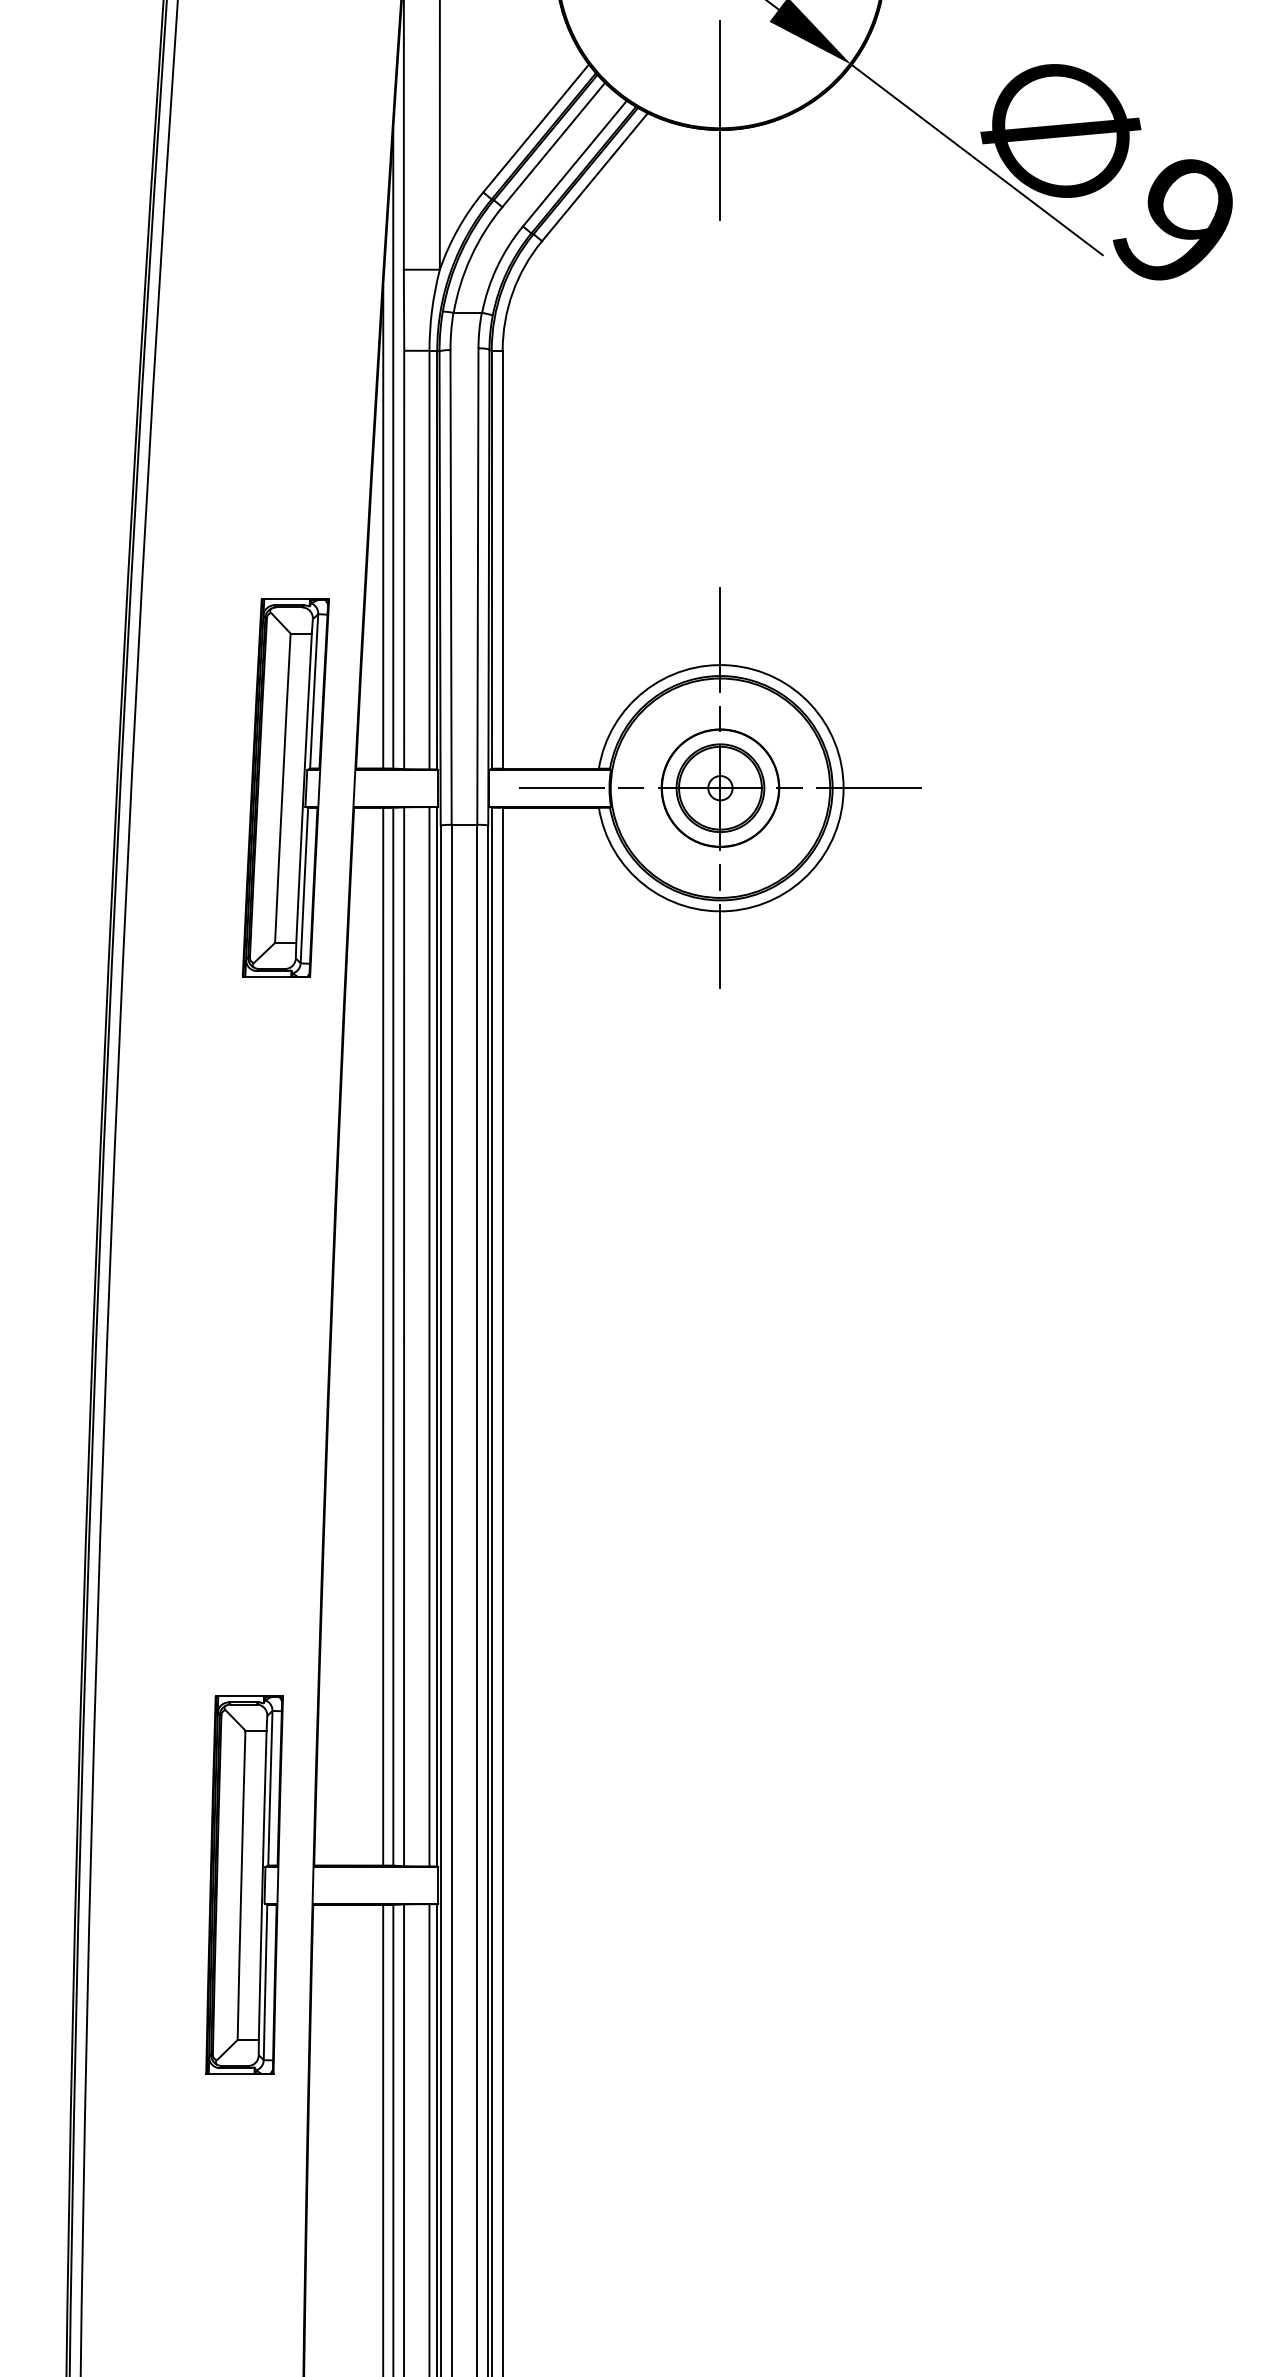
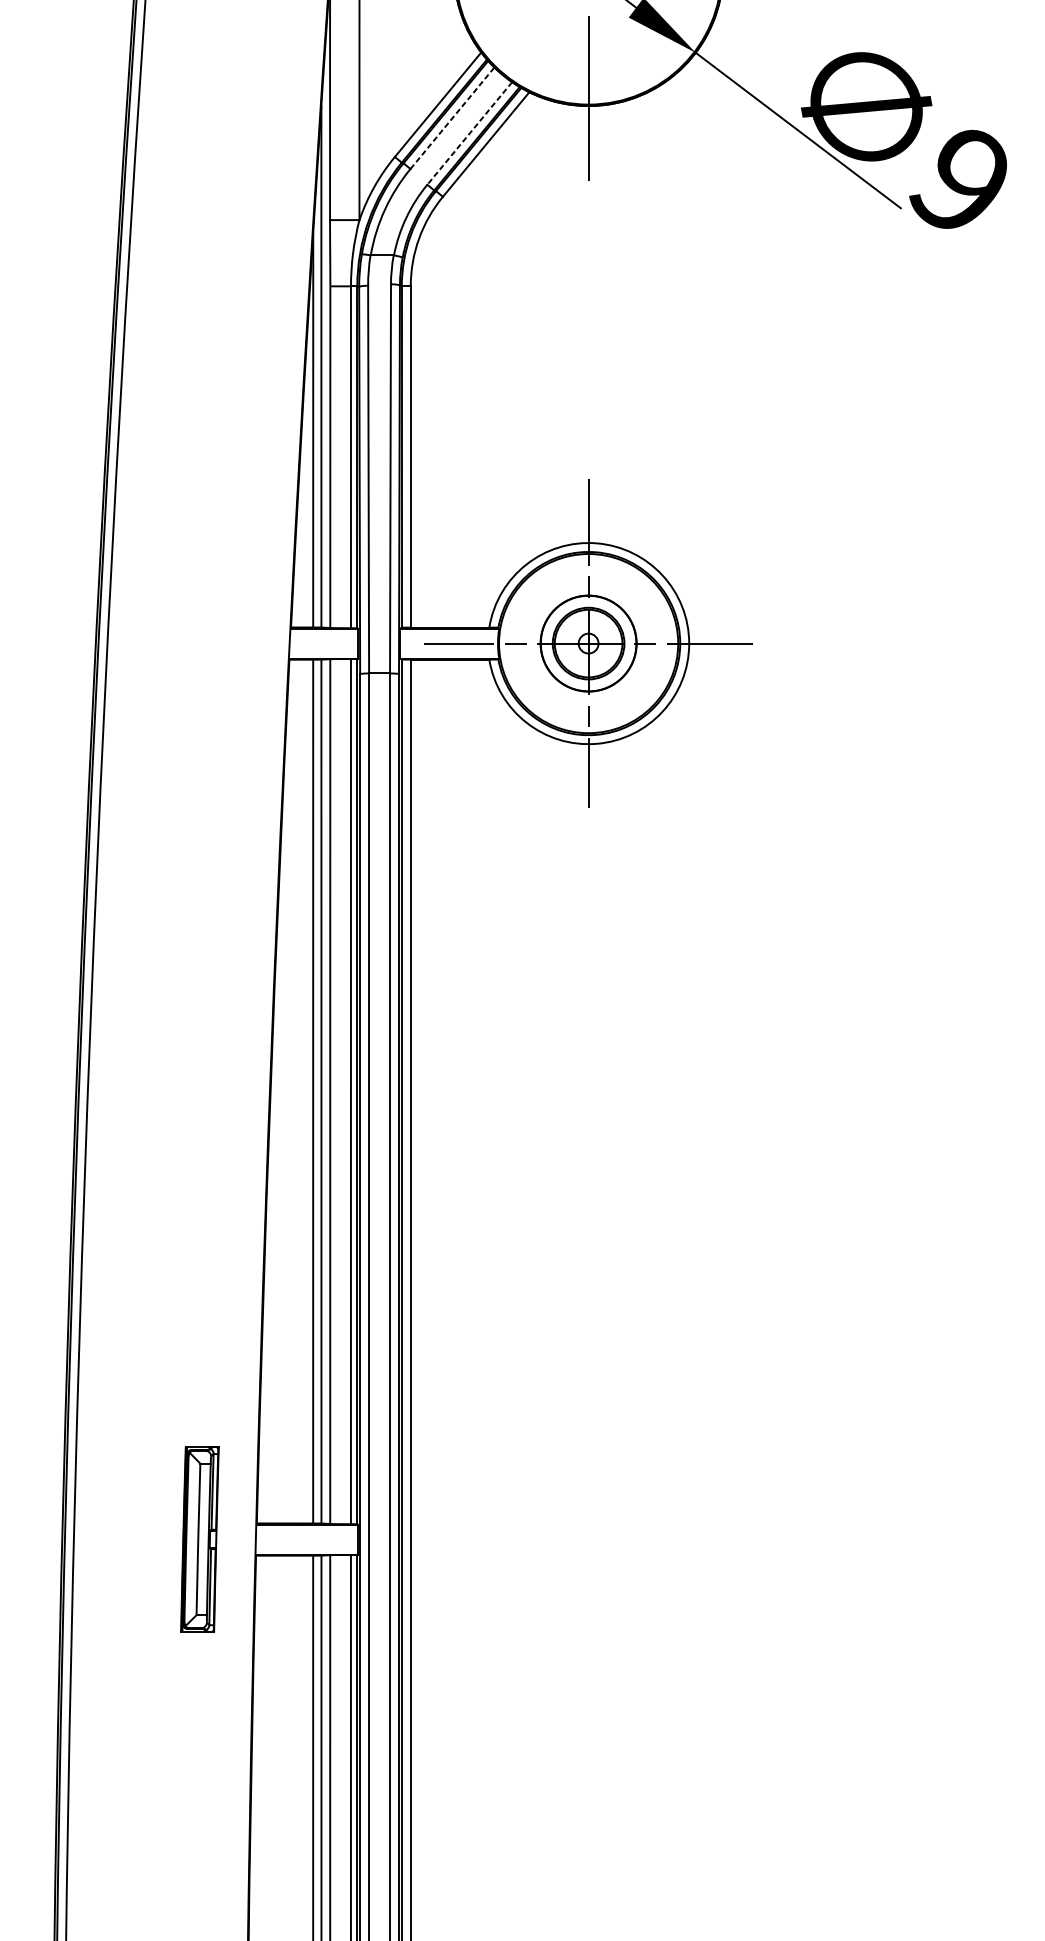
line: (553, 144) -> (452, 117), solid -> dashed
line: (574, 163) -> (469, 133), solid -> dashed
part: (285, 787) -> (233, 643), removed
part: (244, 1884) -> (199, 1538), size x0.6

